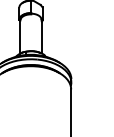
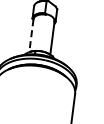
line: (20, 36) -> (31, 35), solid -> dashed

